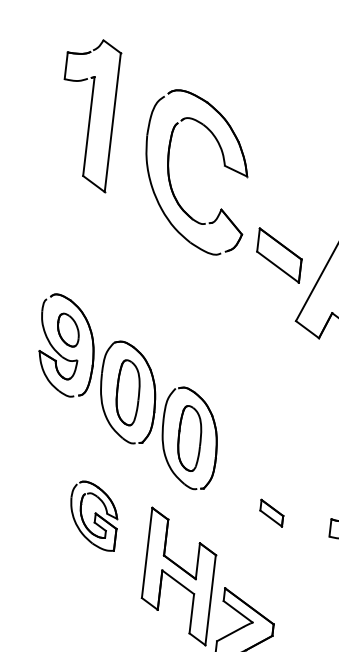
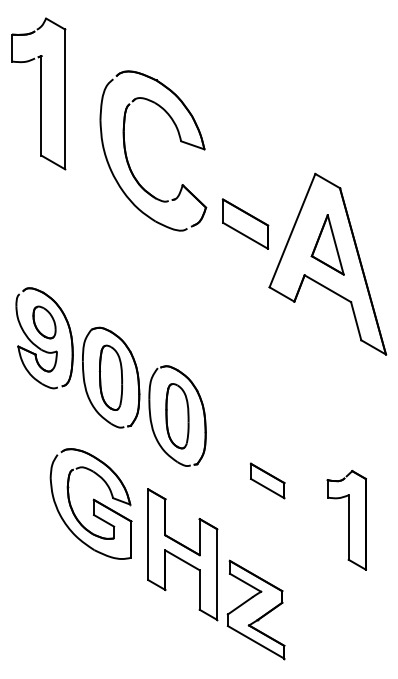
part: (87, 113) -> (38, 93), moved
part: (271, 512) -> (267, 480), size x1.43
part: (93, 515) -> (90, 503), size x1.67

